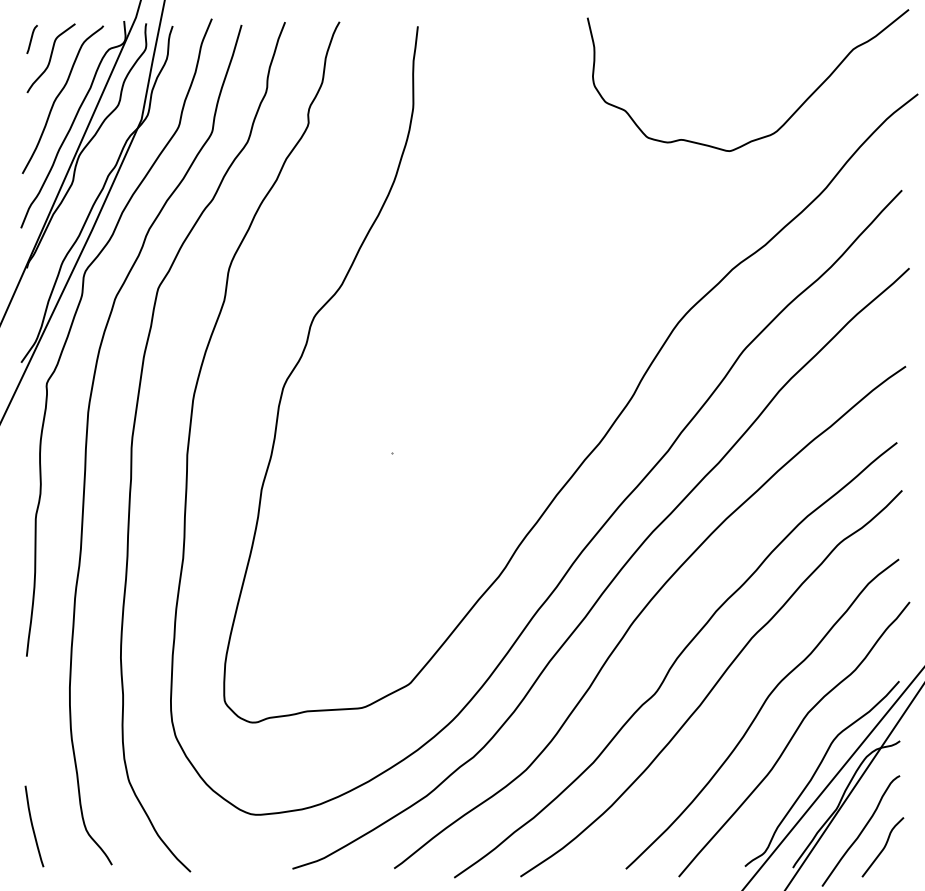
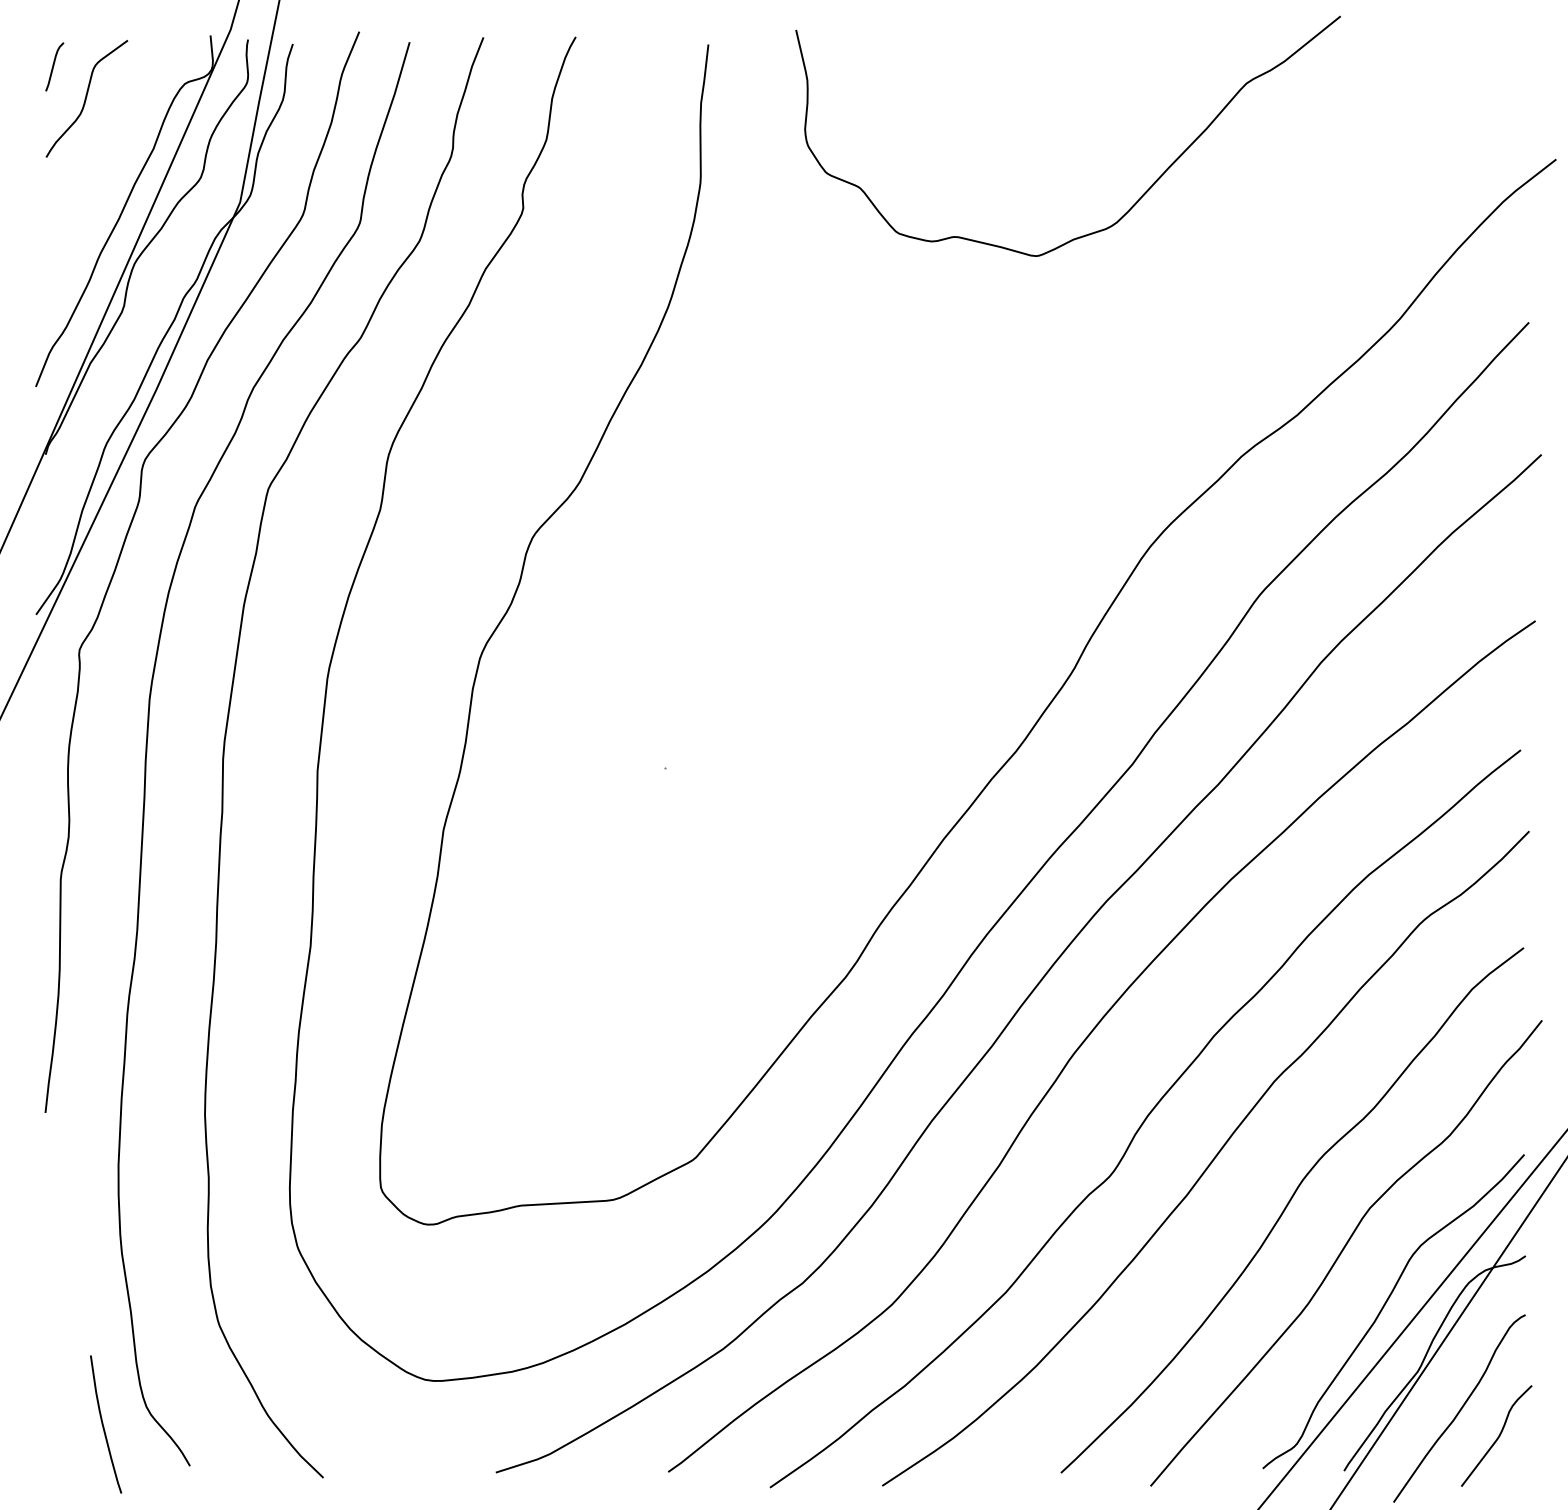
curve: (59, 95) -> (100, 161), removed
curve: (791, 114) -> (1141, 193), moved
curve: (33, 826) -> (104, 1424), moved

